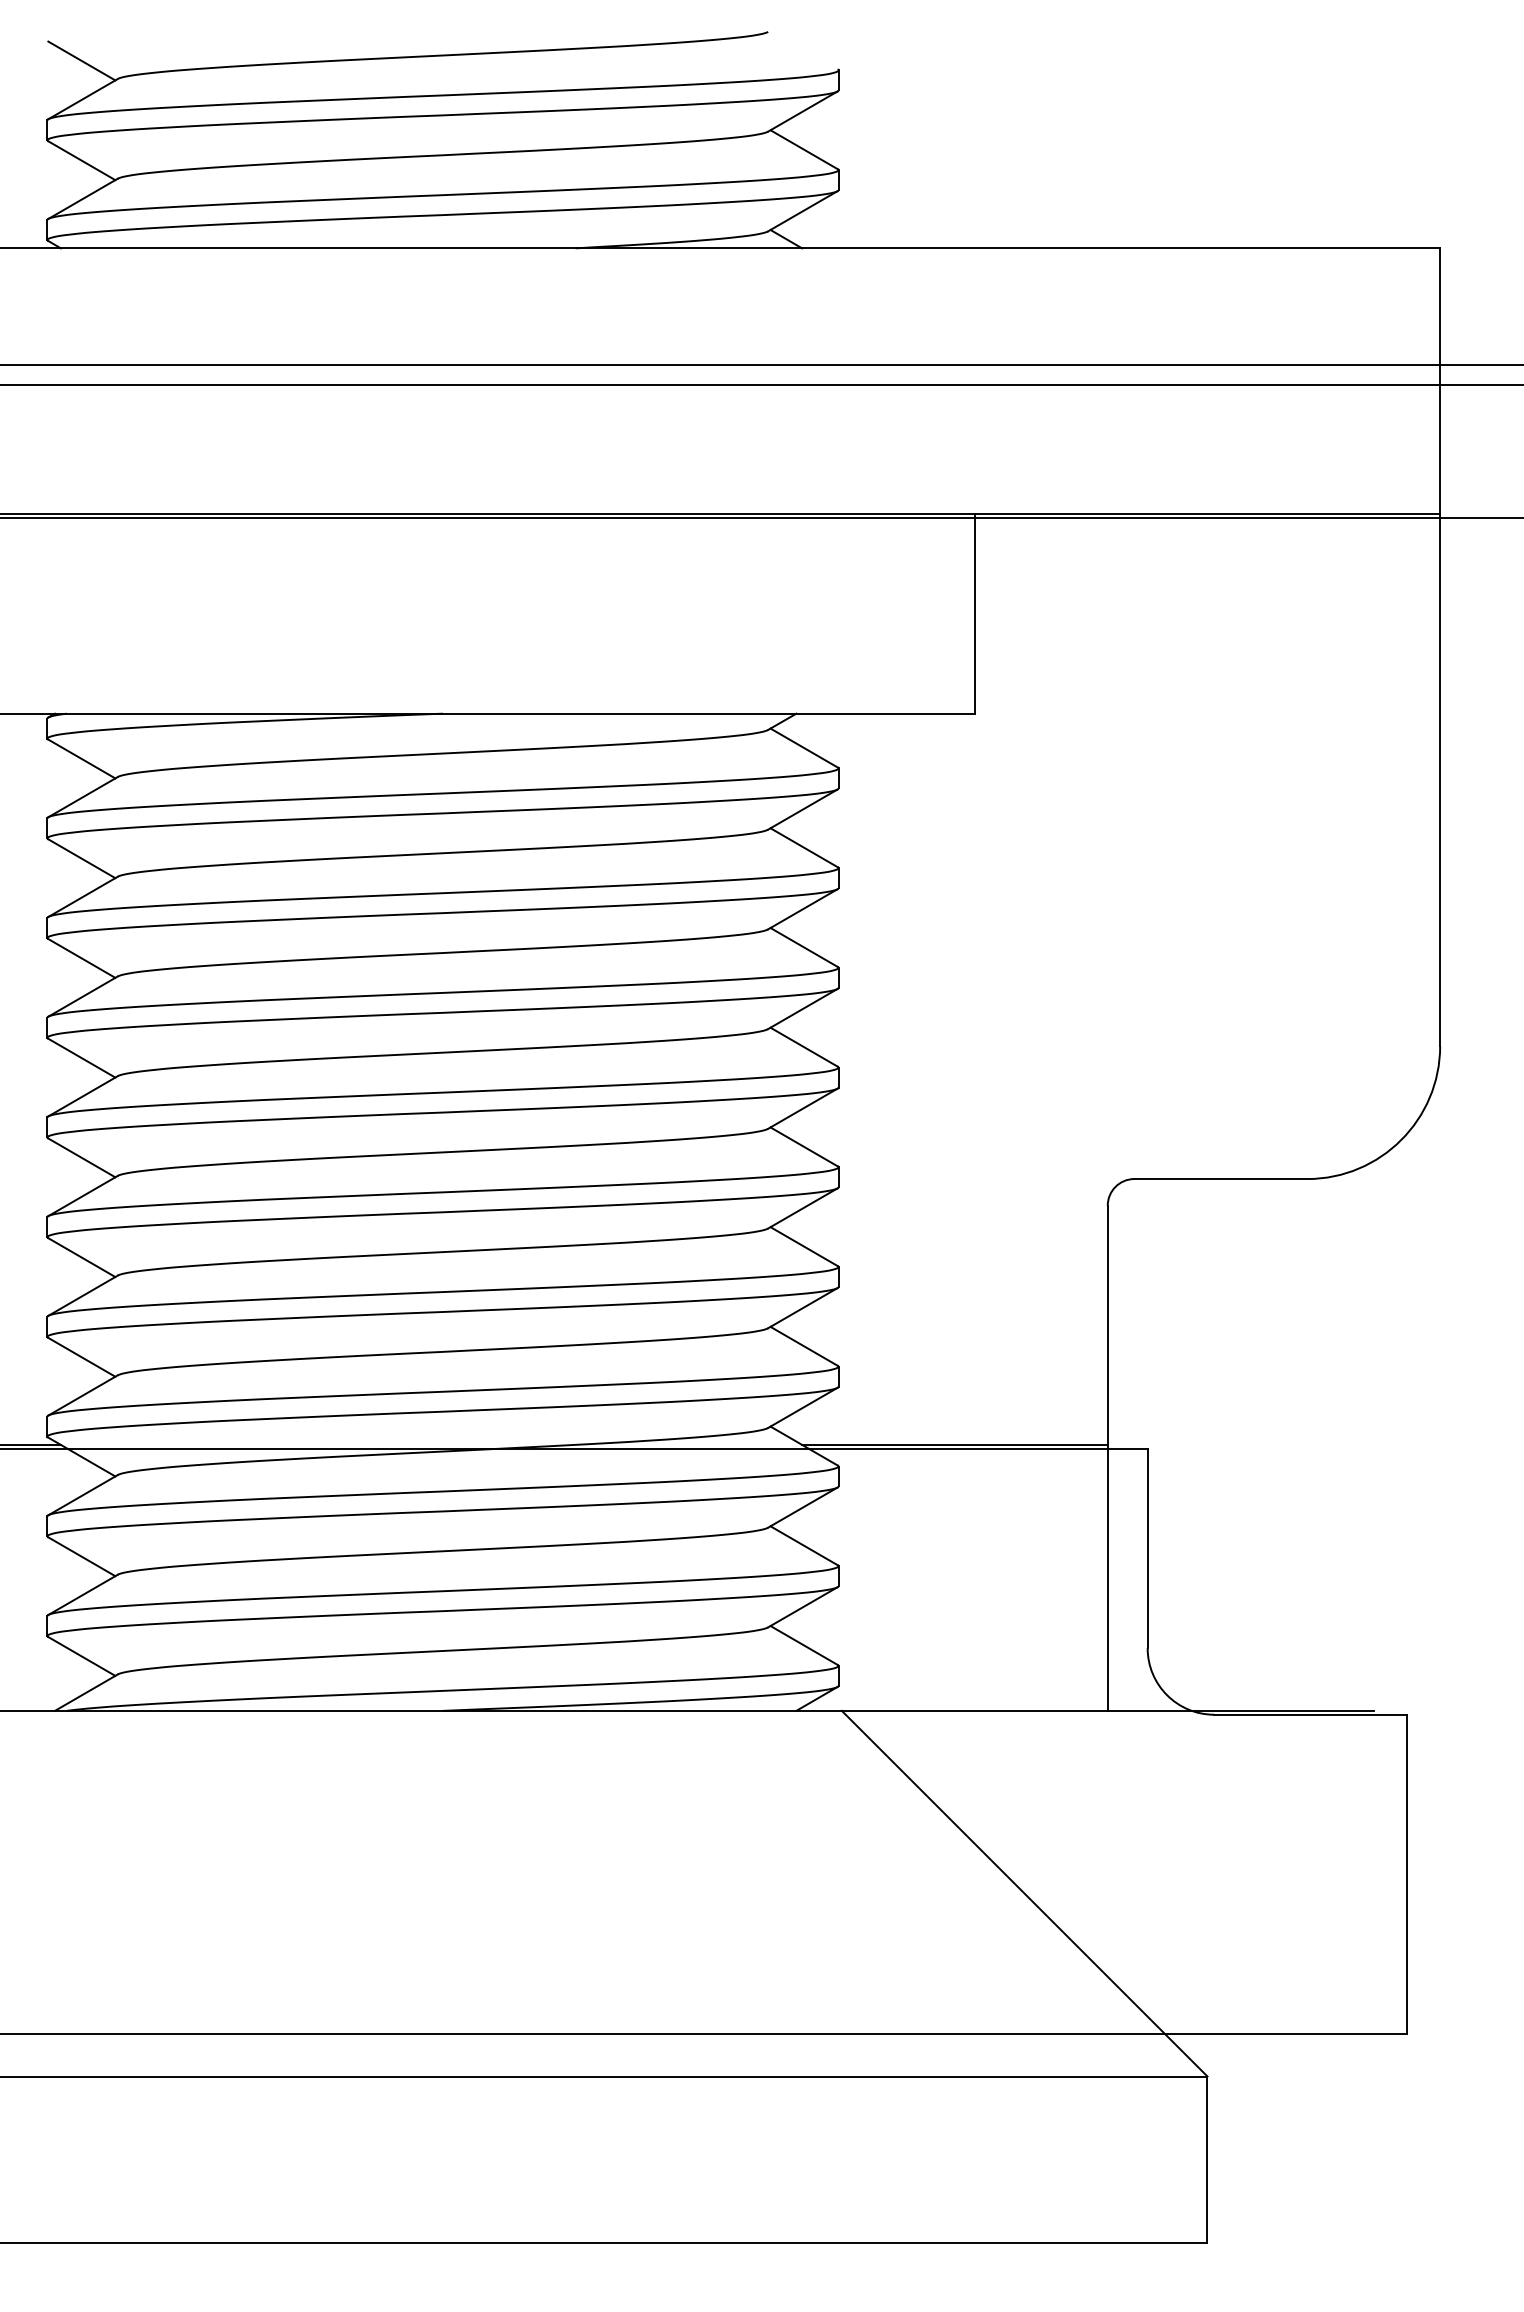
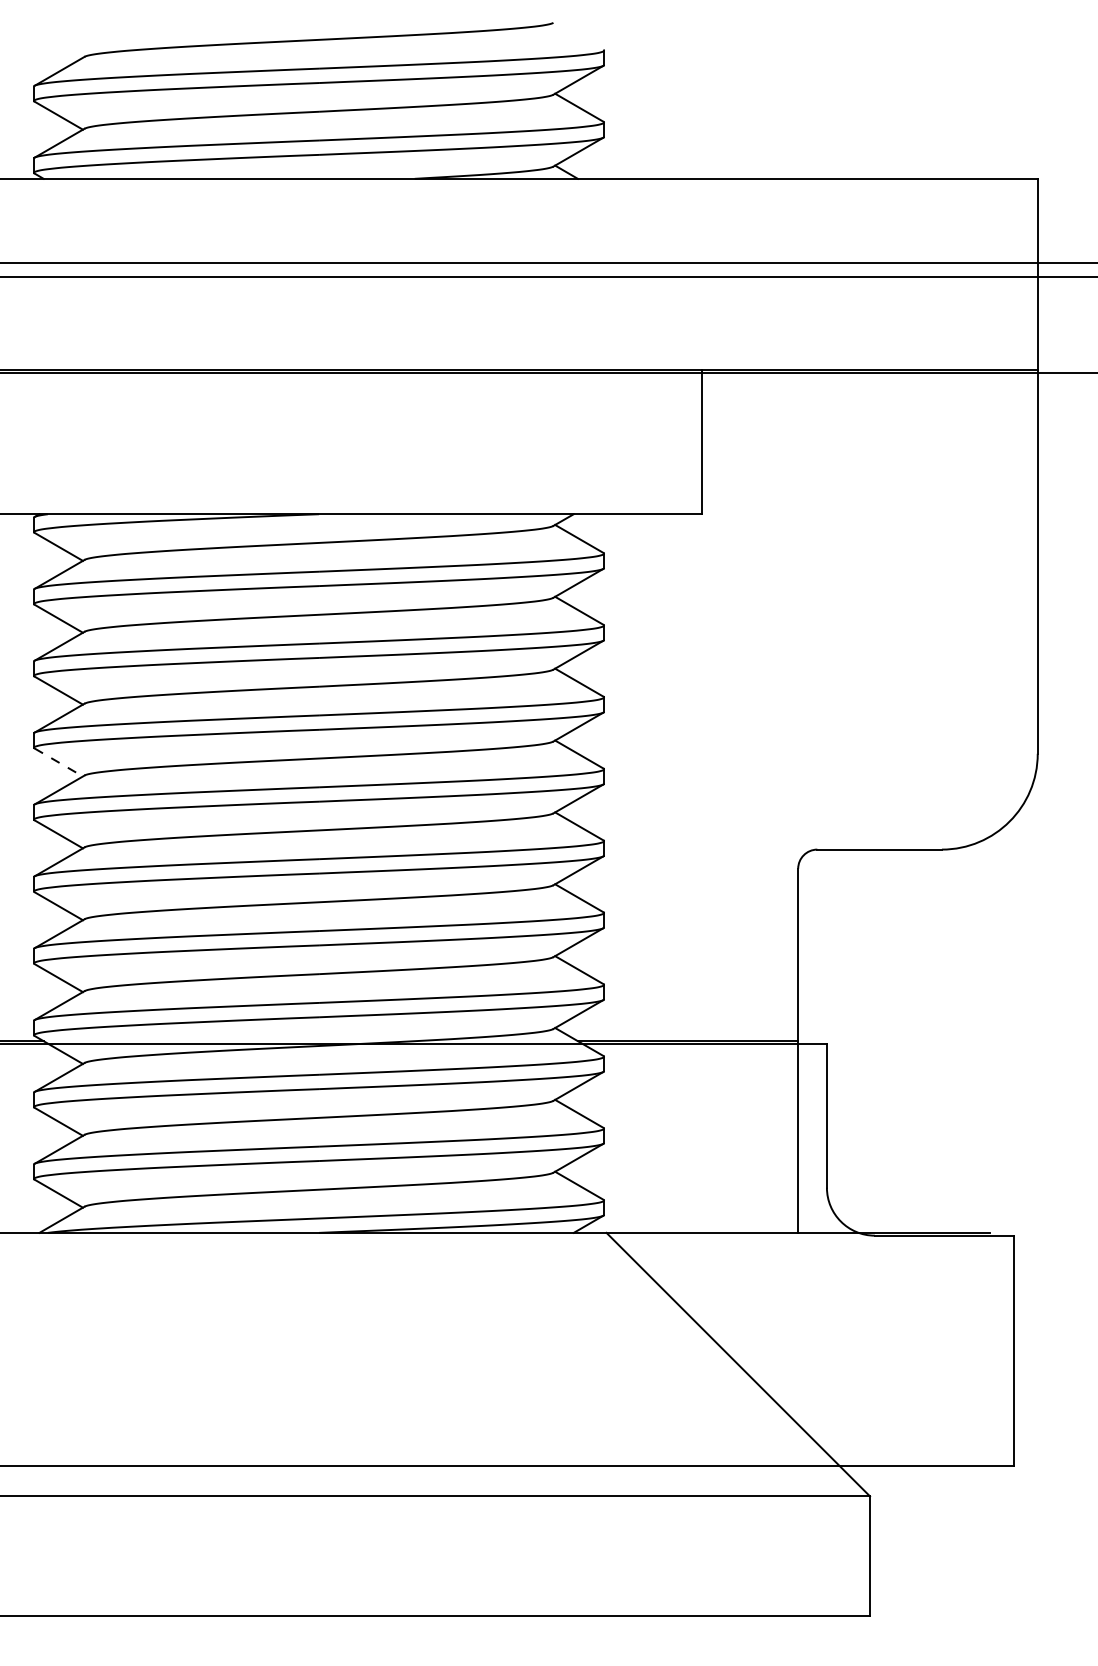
line: (81, 60) -> (58, 43), removed
line: (81, 1058) -> (58, 762), solid -> dashed

